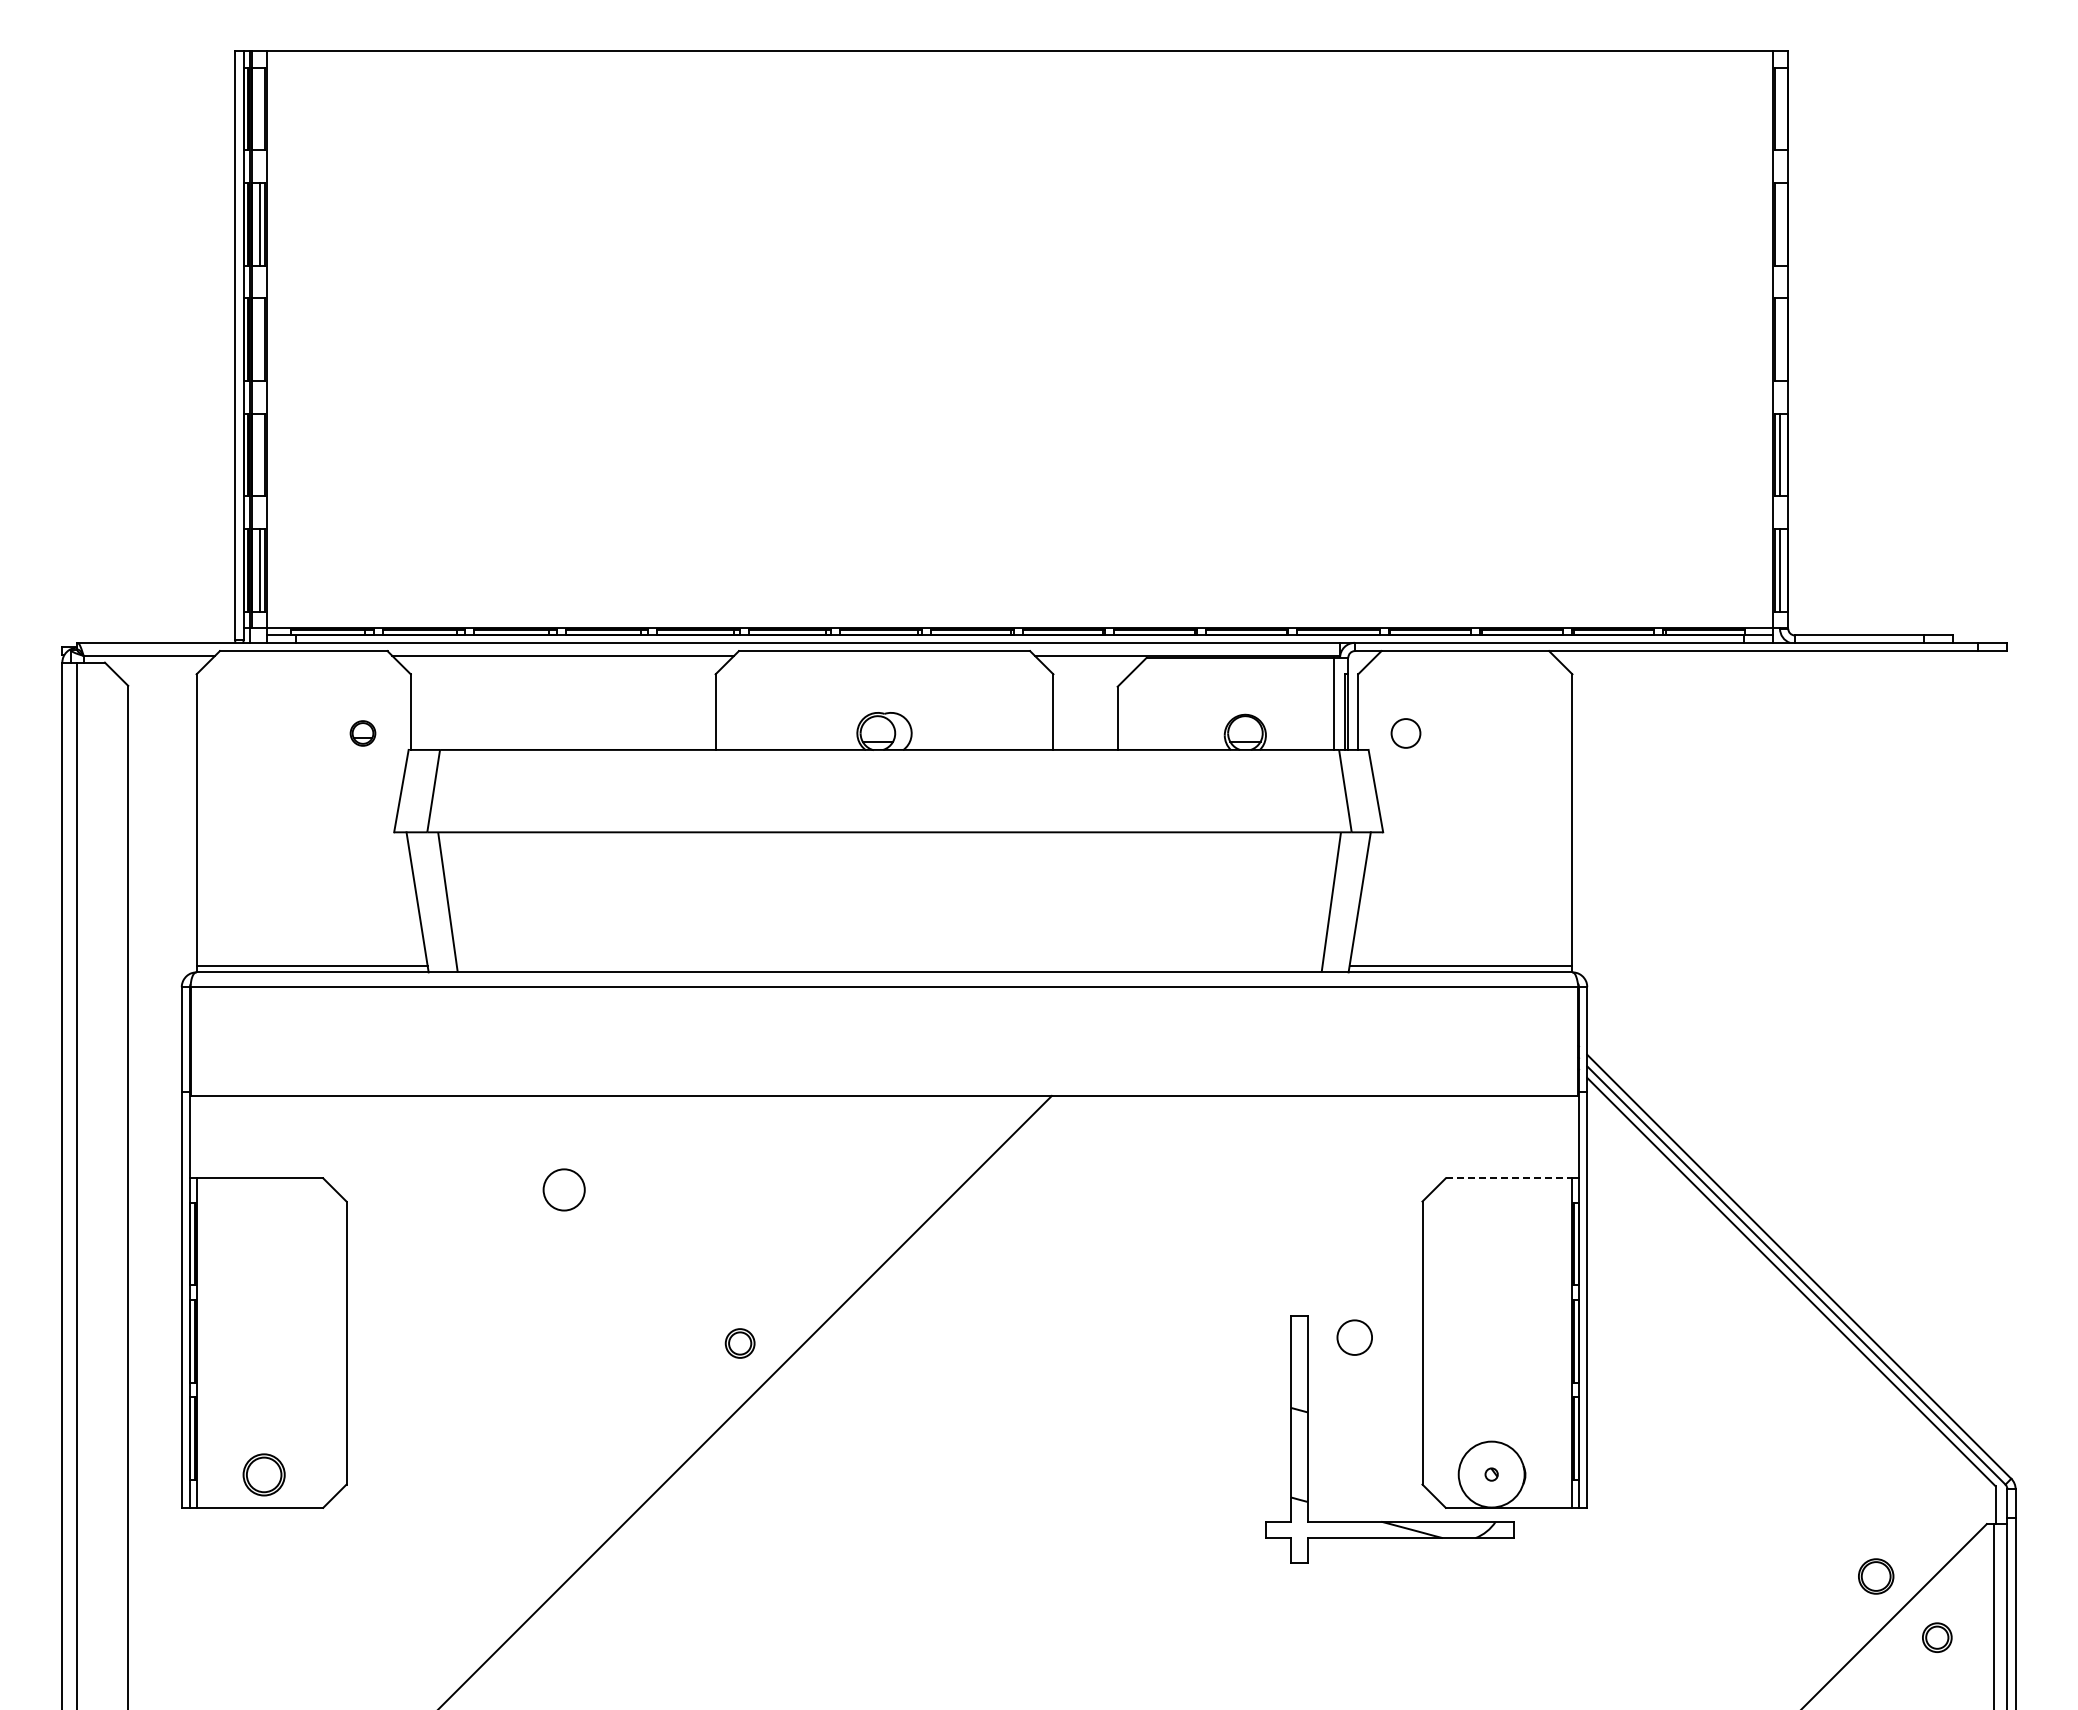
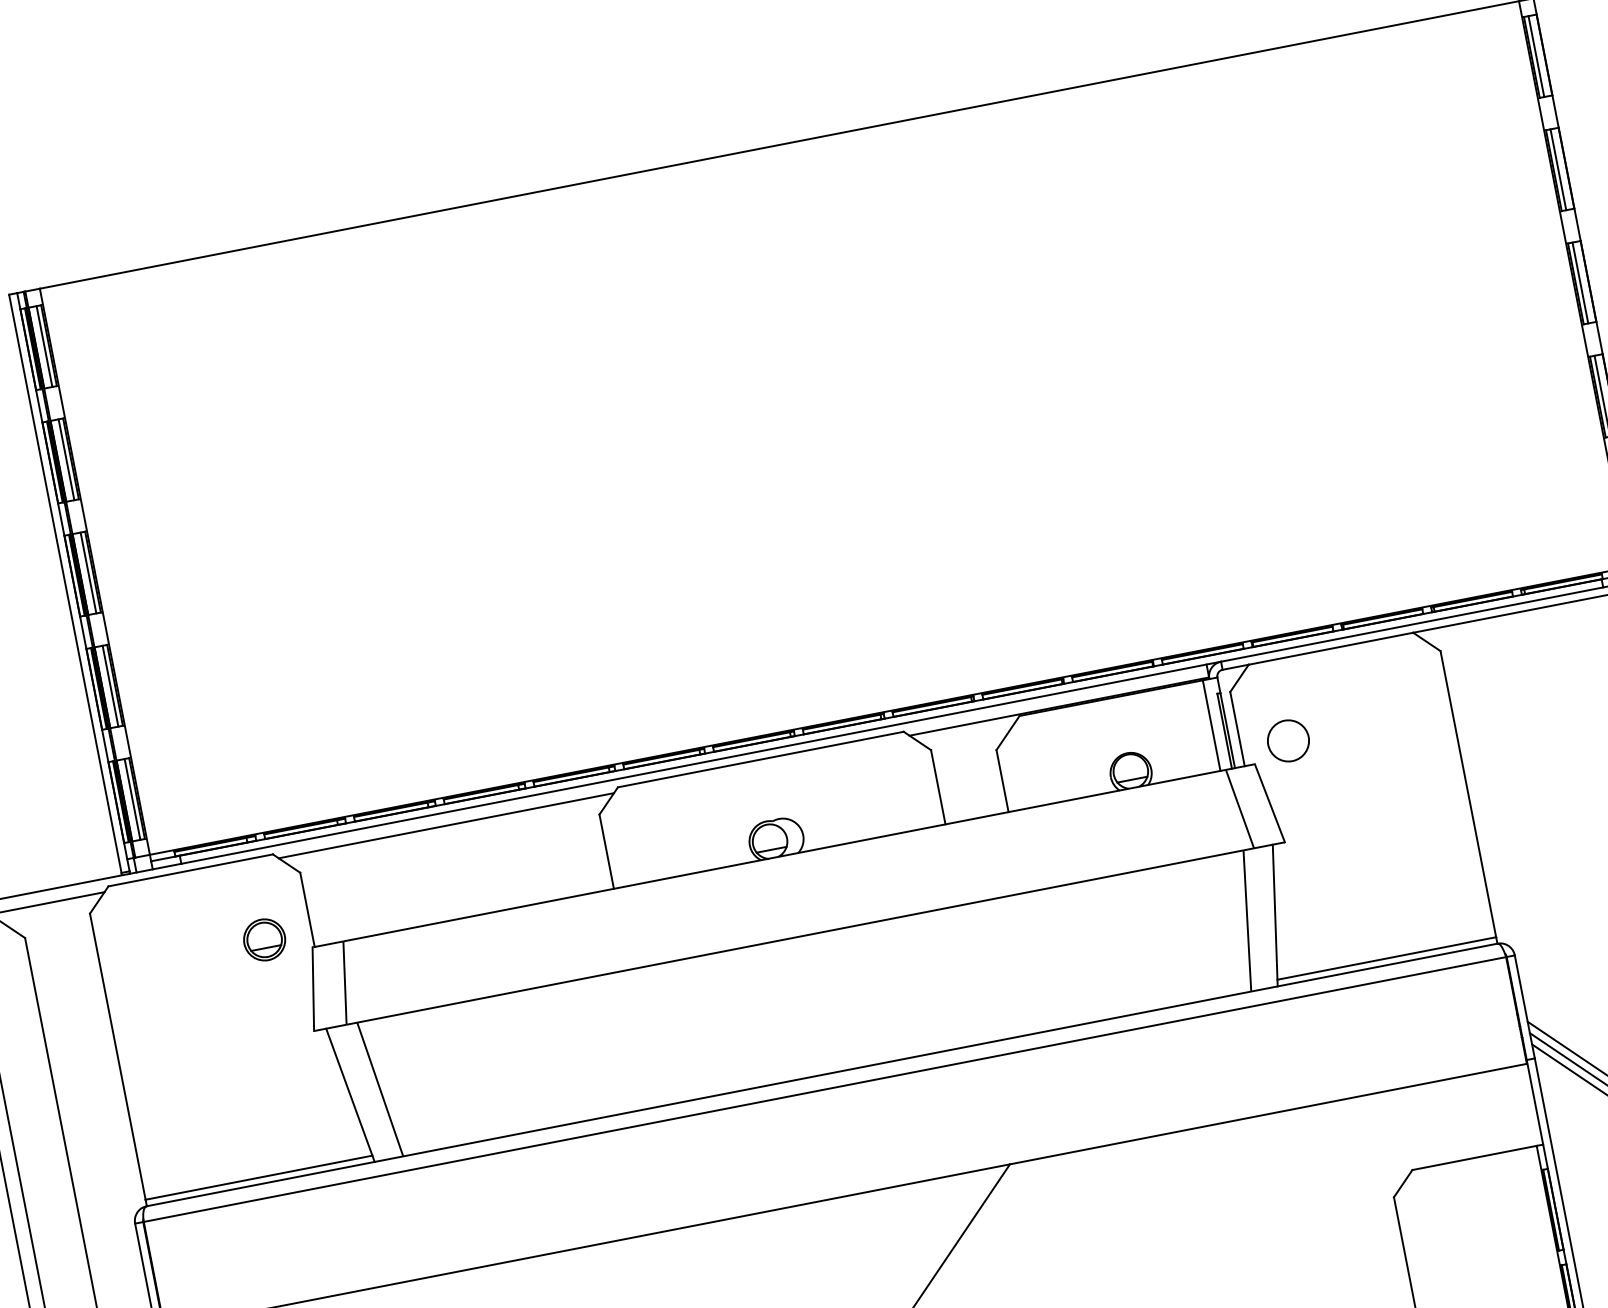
line: (260, 108) -> (44, 346), added
line: (1779, 108) -> (1535, 56), added
line: (1779, 224) -> (1557, 170), added
line: (260, 339) -> (88, 572), added
line: (1779, 339) -> (1579, 282), added
line: (260, 454) -> (110, 685), added
part: (362, 733) -> (264, 940), size x1.67
circle: (1405, 733) -> (1287, 741), size x1.43
line: (1509, 1178) -> (1474, 1158), dashed -> solid

